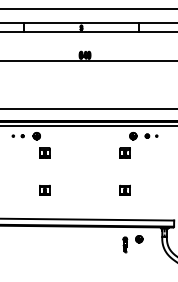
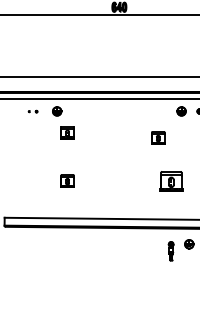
part: (17, 136) -> (32, 111), size x0.6
part: (124, 152) -> (157, 137), moved
part: (124, 189) -> (170, 180), size x1.6

